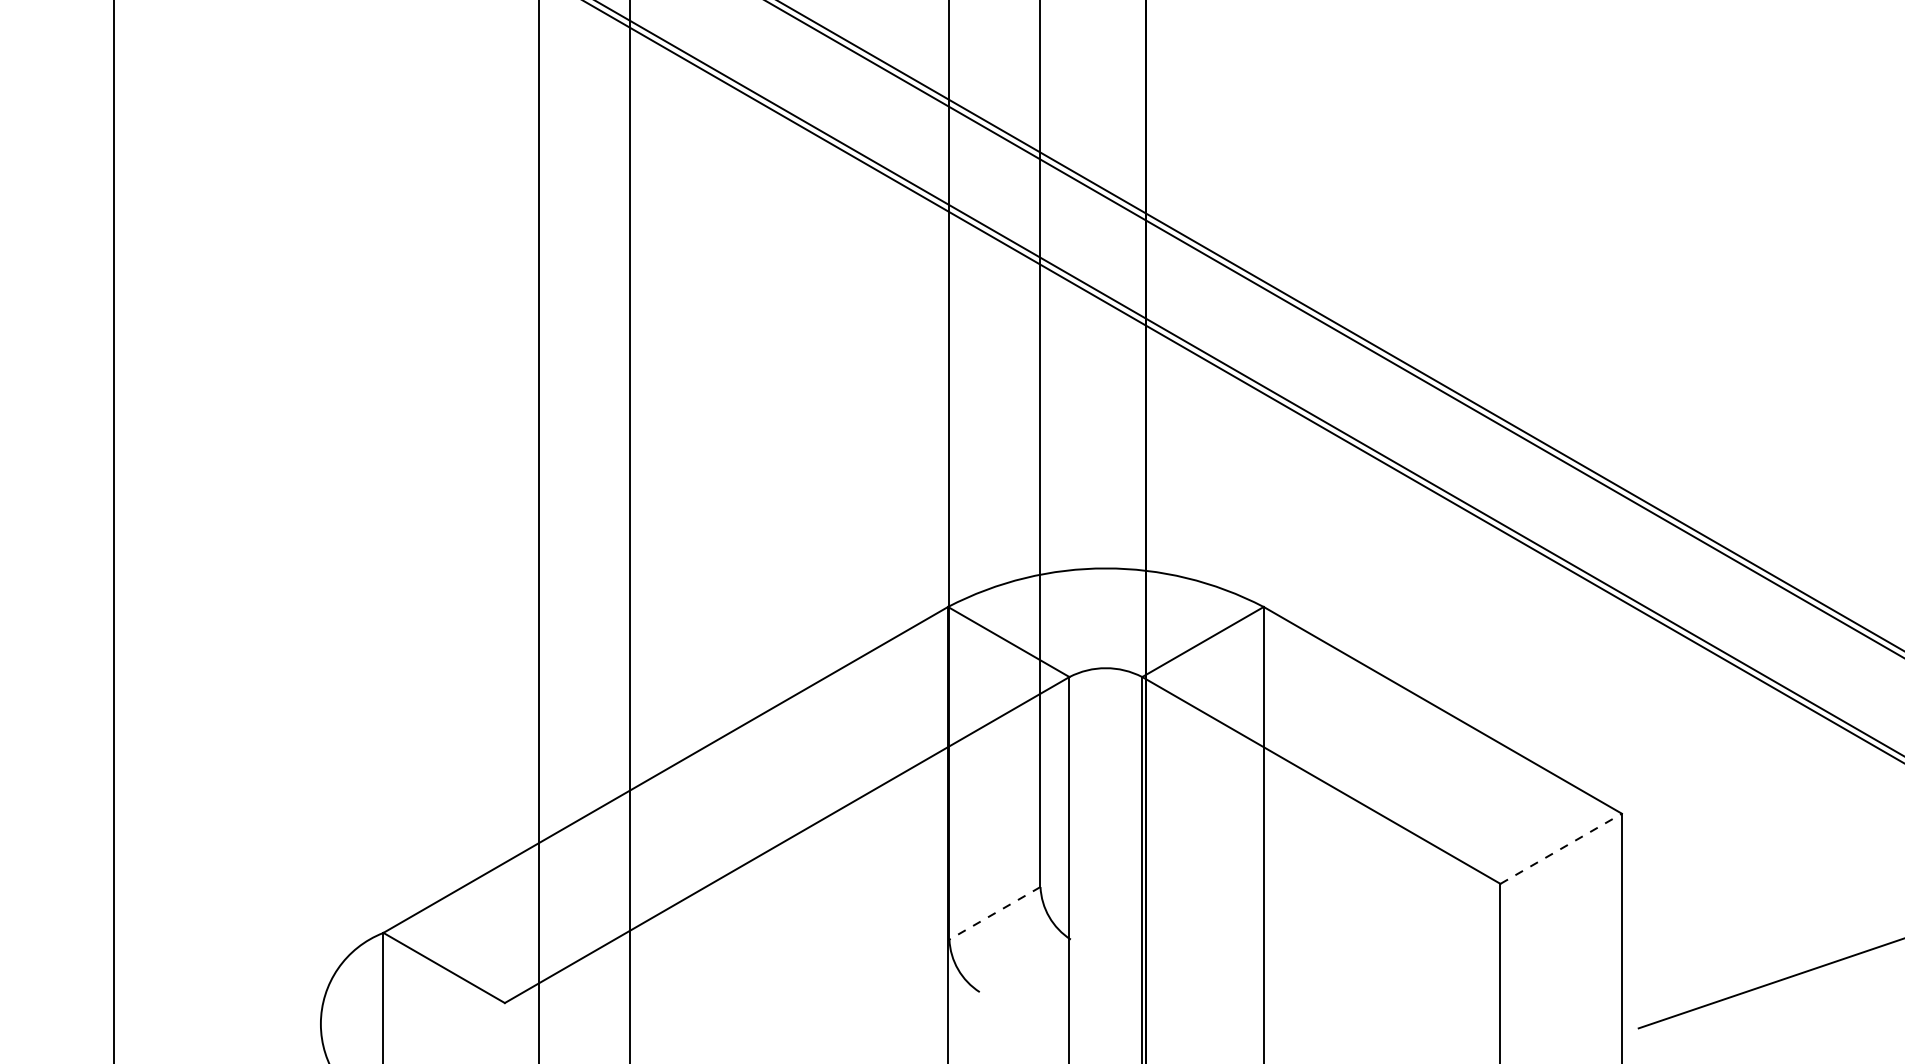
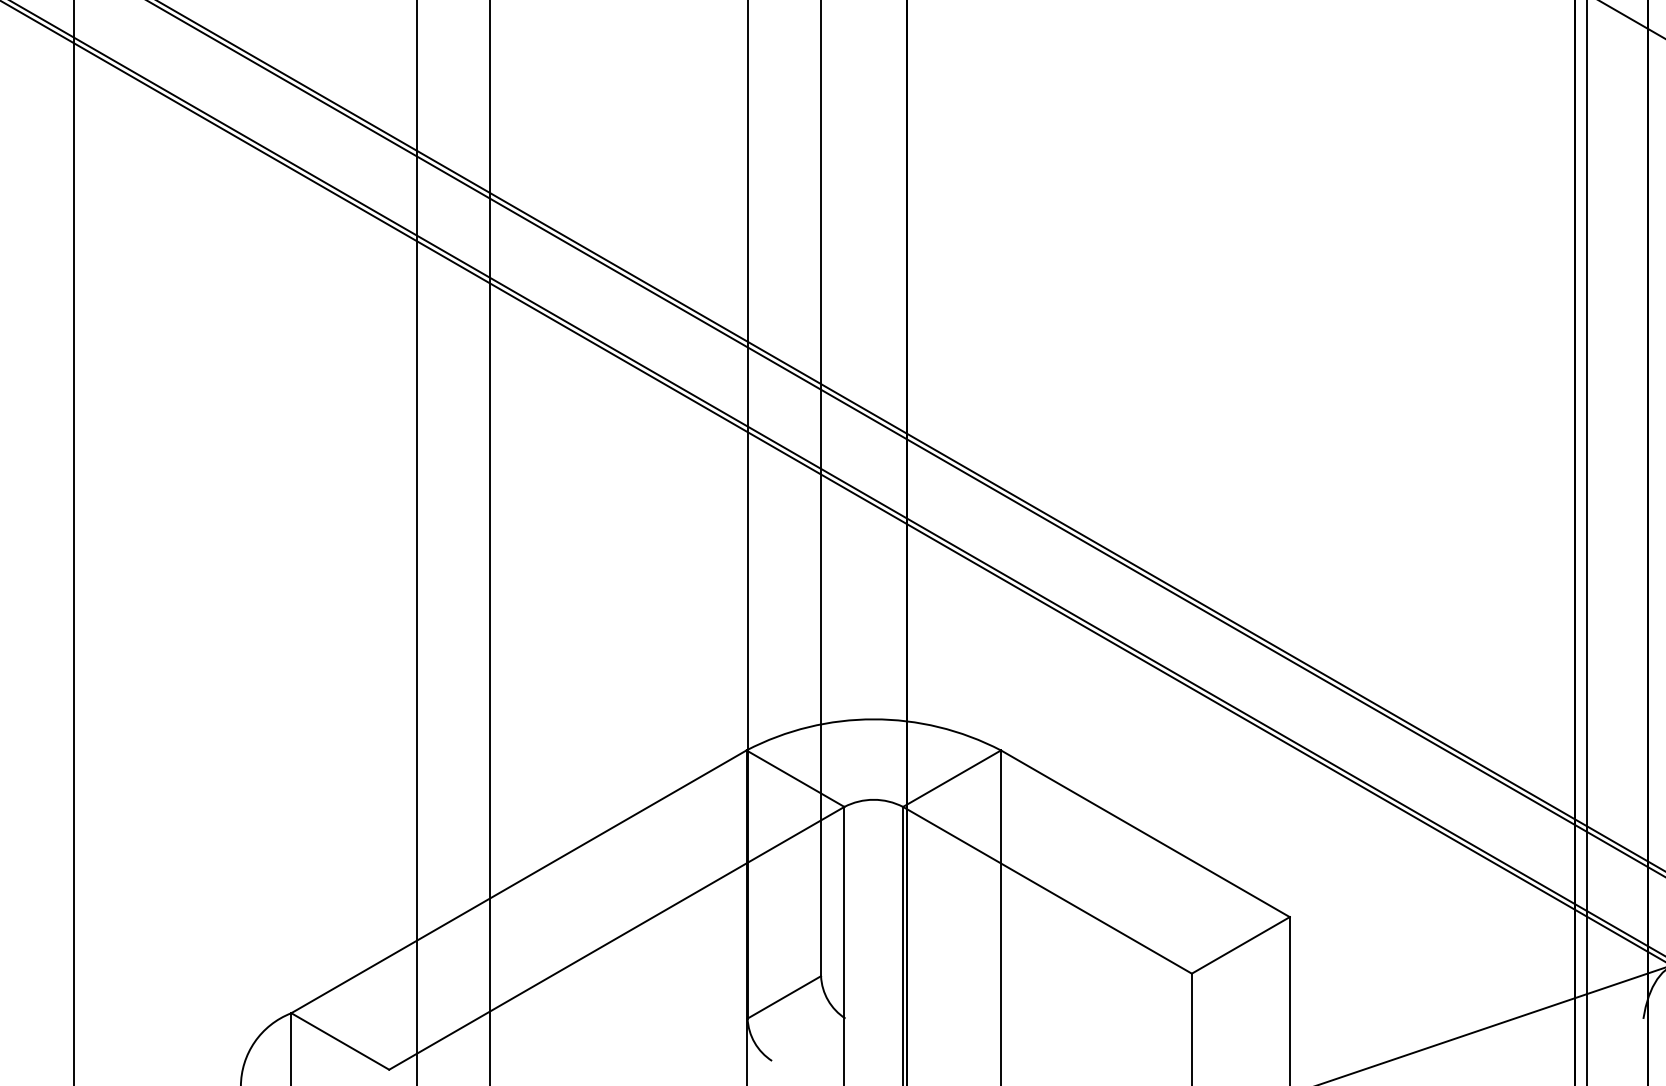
line: (1560, 848) -> (1240, 945), dashed -> solid
line: (993, 913) -> (783, 997), dashed -> solid

